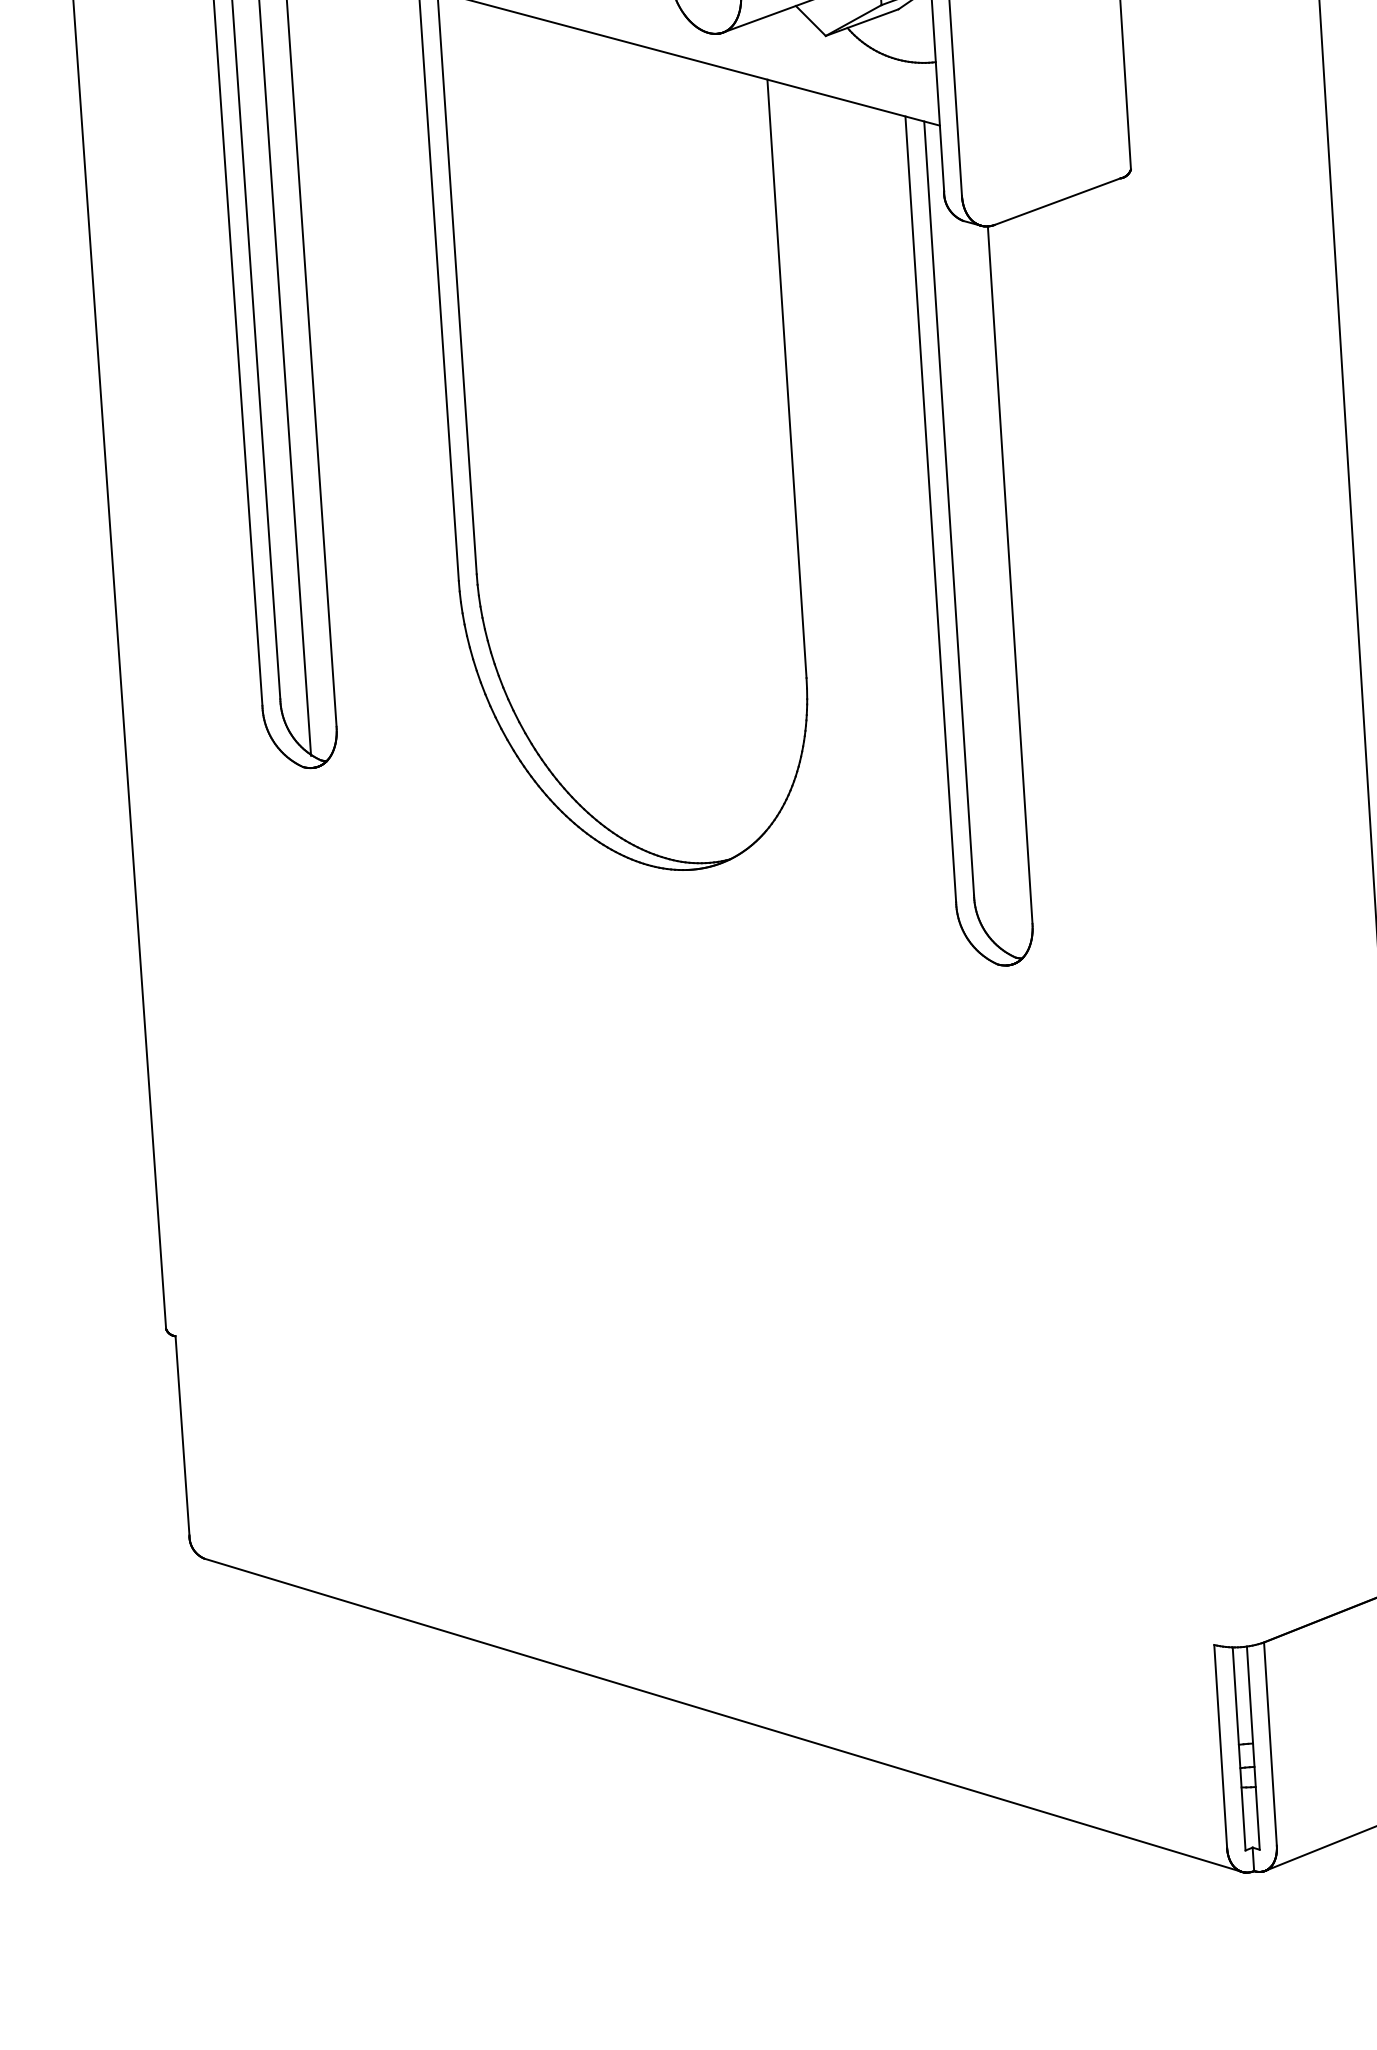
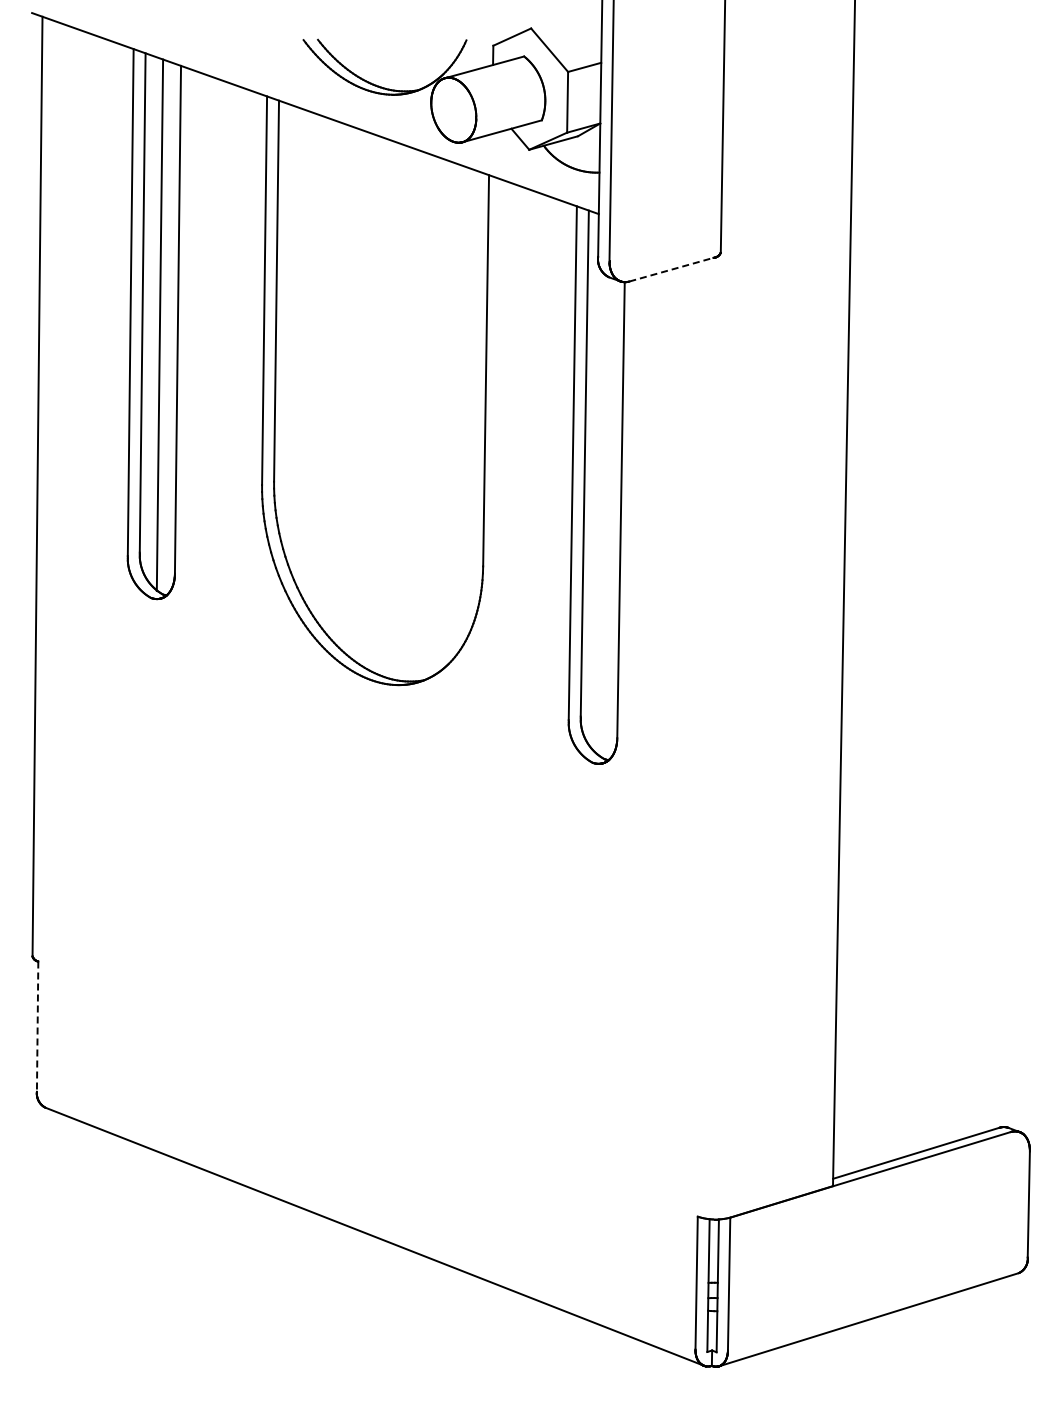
line: (1057, 201) -> (671, 269), solid -> dashed
line: (182, 1437) -> (37, 1027), solid -> dashed

